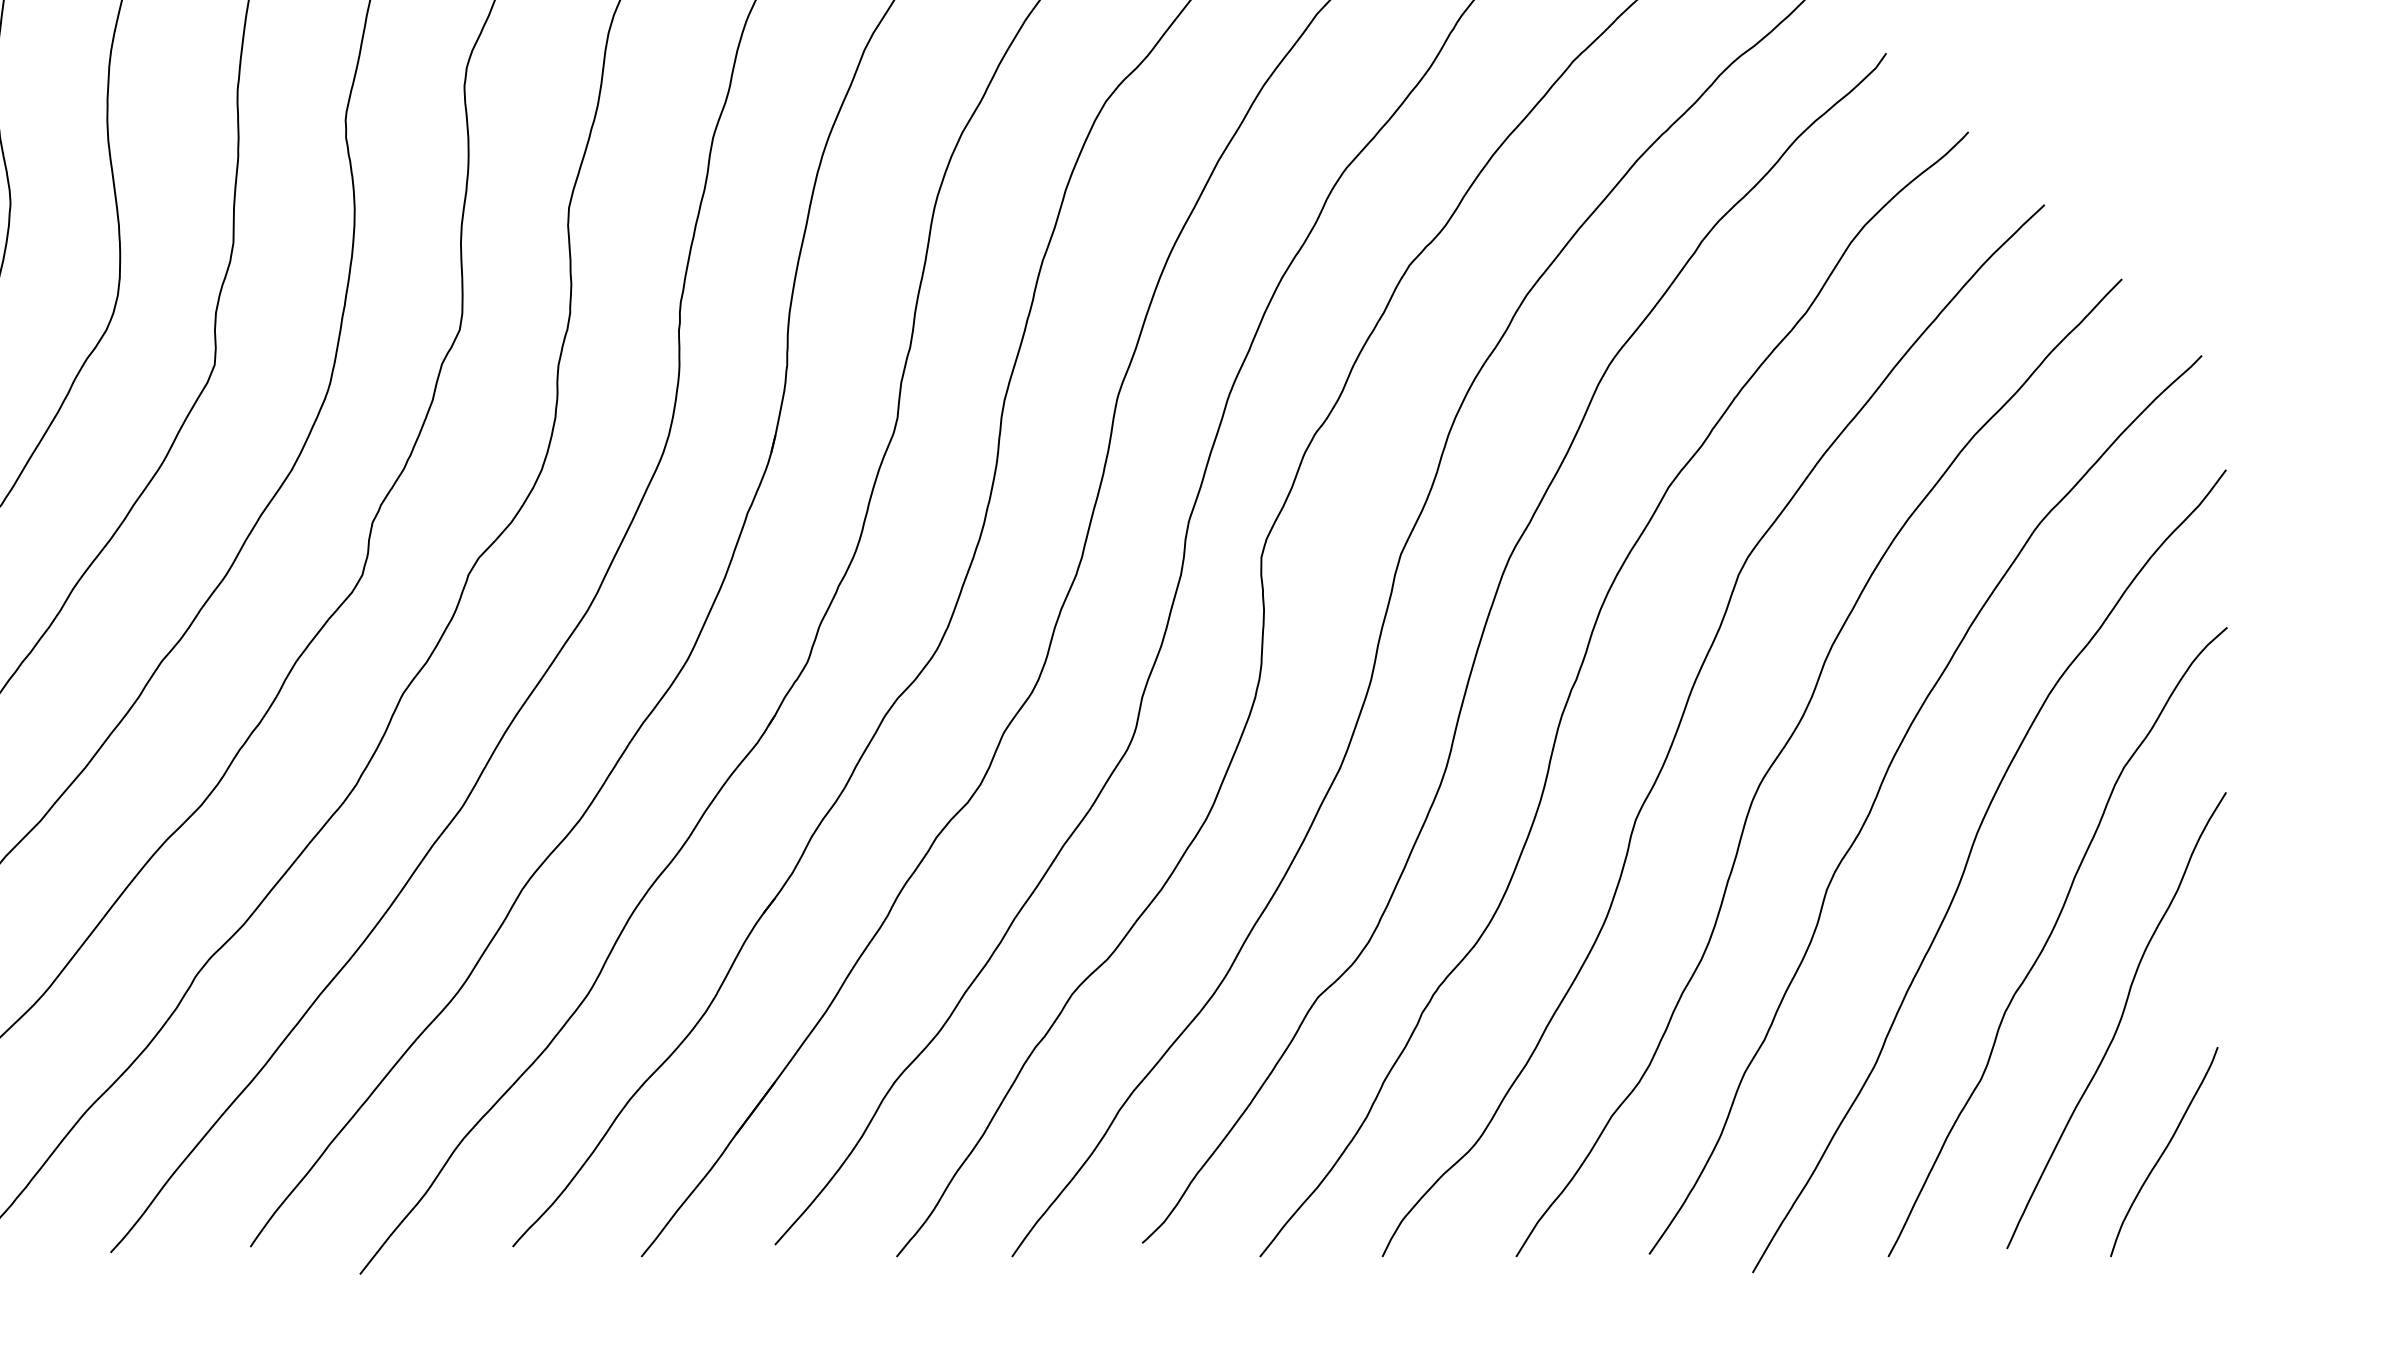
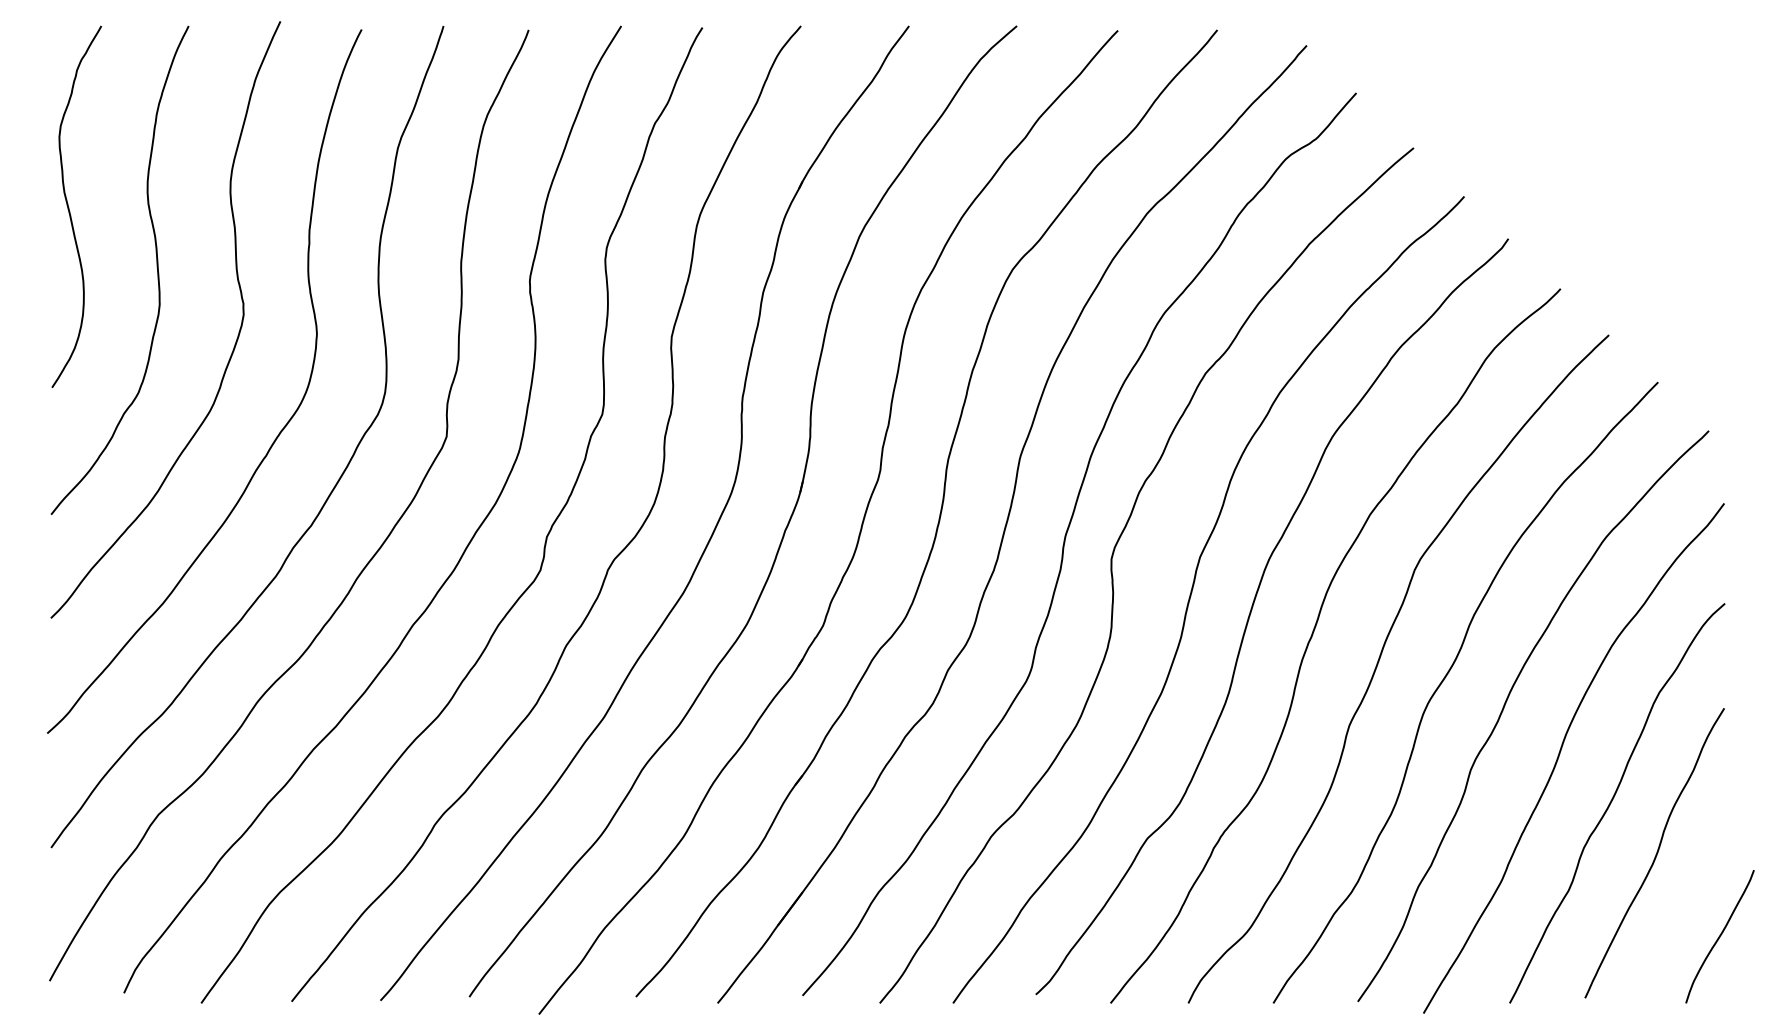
curve: (2163, 1151) -> (1719, 936), moved

